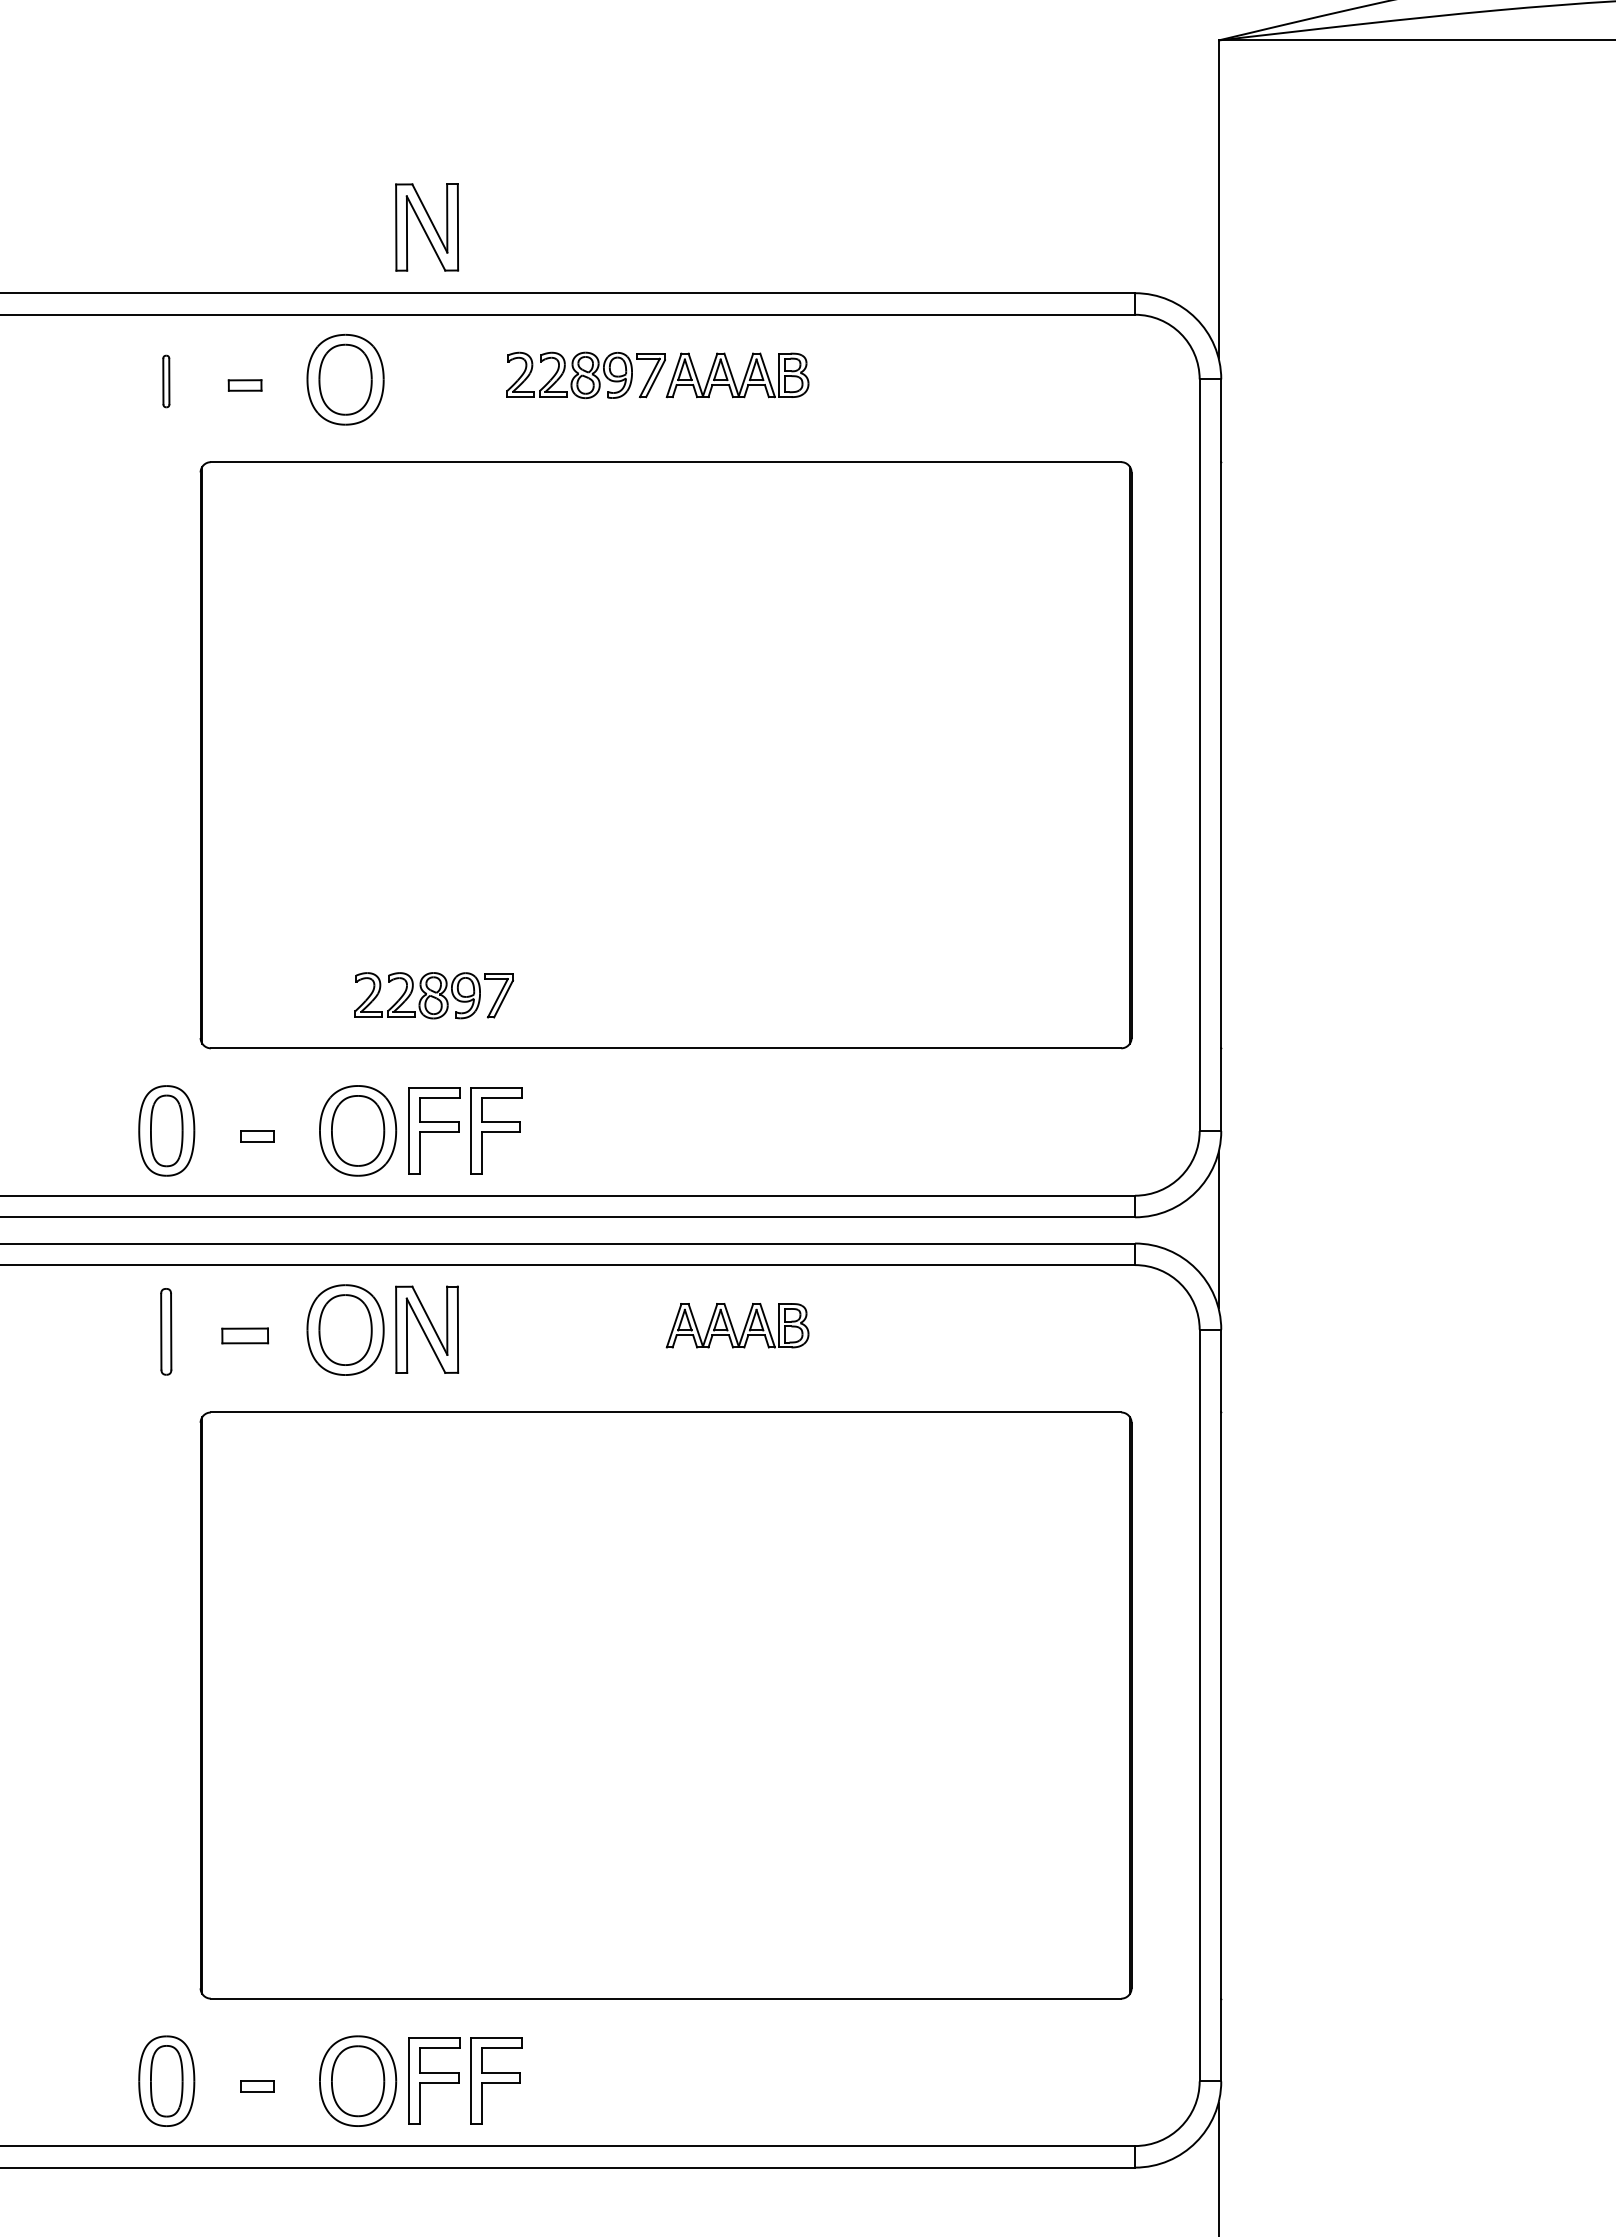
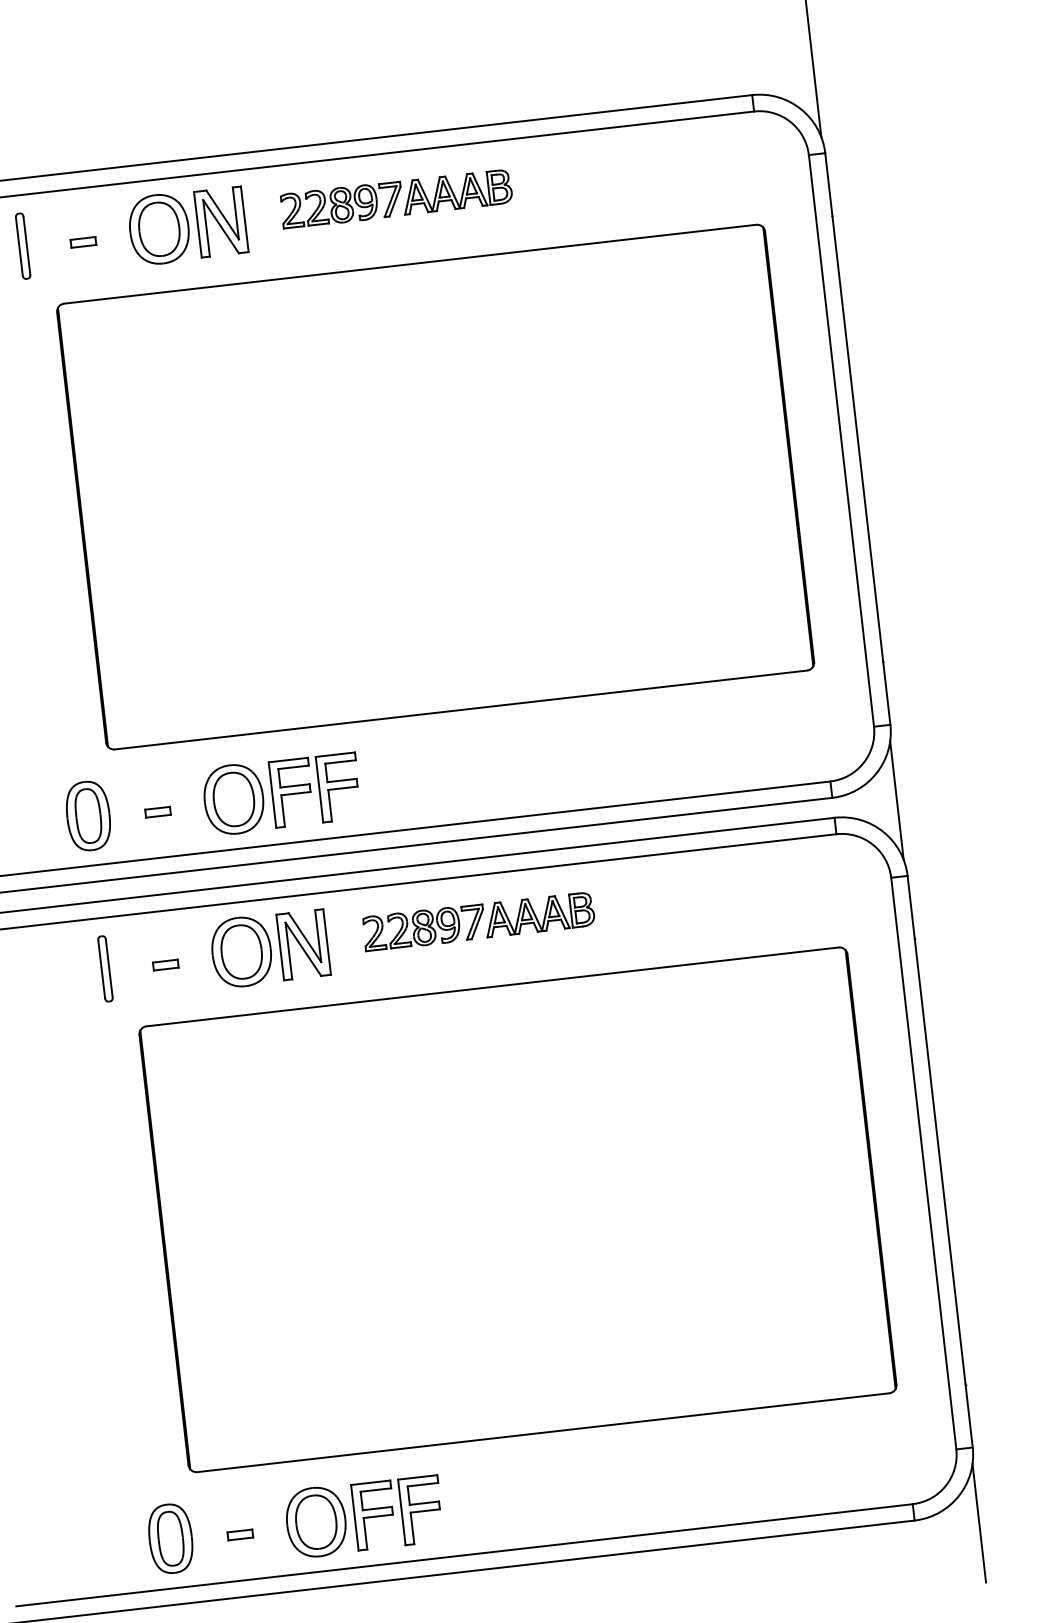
part: (427, 227) -> (221, 222), moved
part: (166, 381) -> (23, 246), size x1.67
part: (433, 995) -> (423, 927), moved
part: (244, 1335) -> (165, 964), size x0.71

